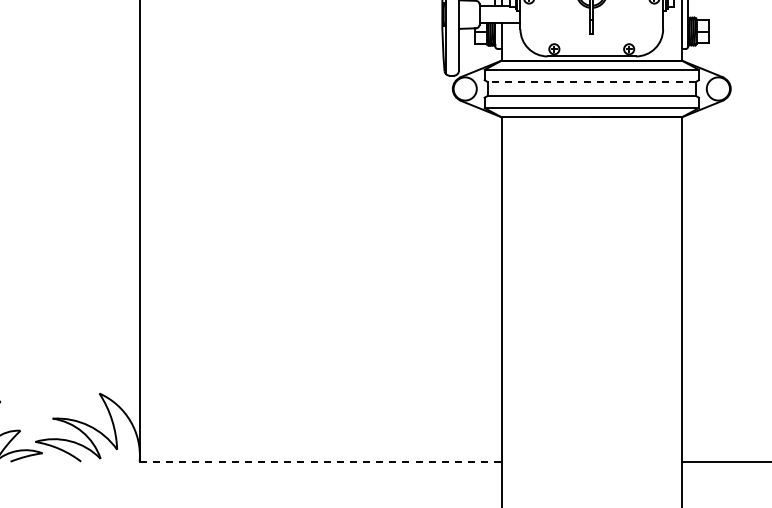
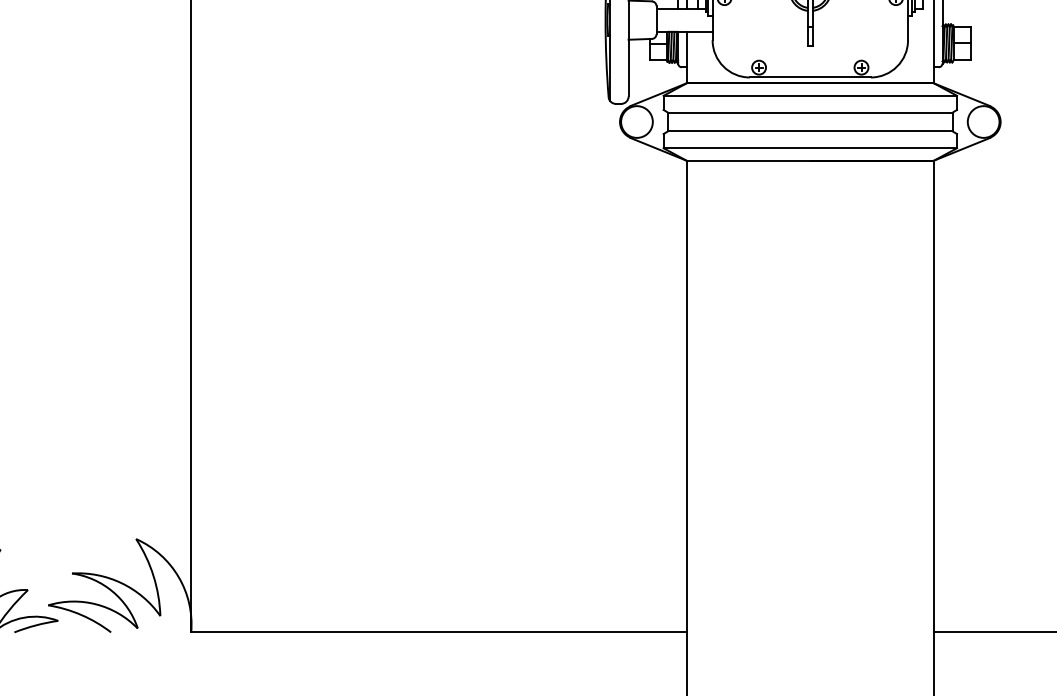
line: (591, 82) -> (809, 113), dashed -> solid
line: (320, 461) -> (438, 632), dashed -> solid

